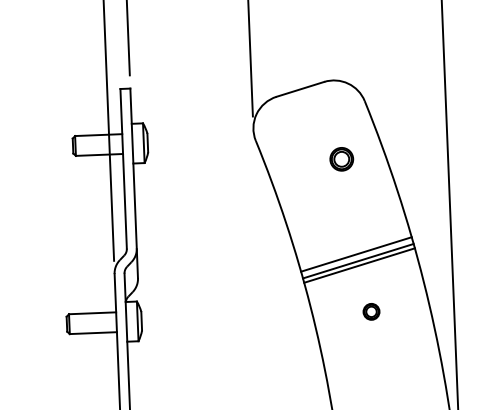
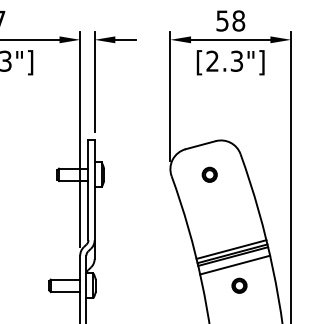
part: (341, 158) -> (209, 174), moved
line: (363, 278) -> (235, 264), added
part: (371, 311) -> (239, 285), size x1.43

